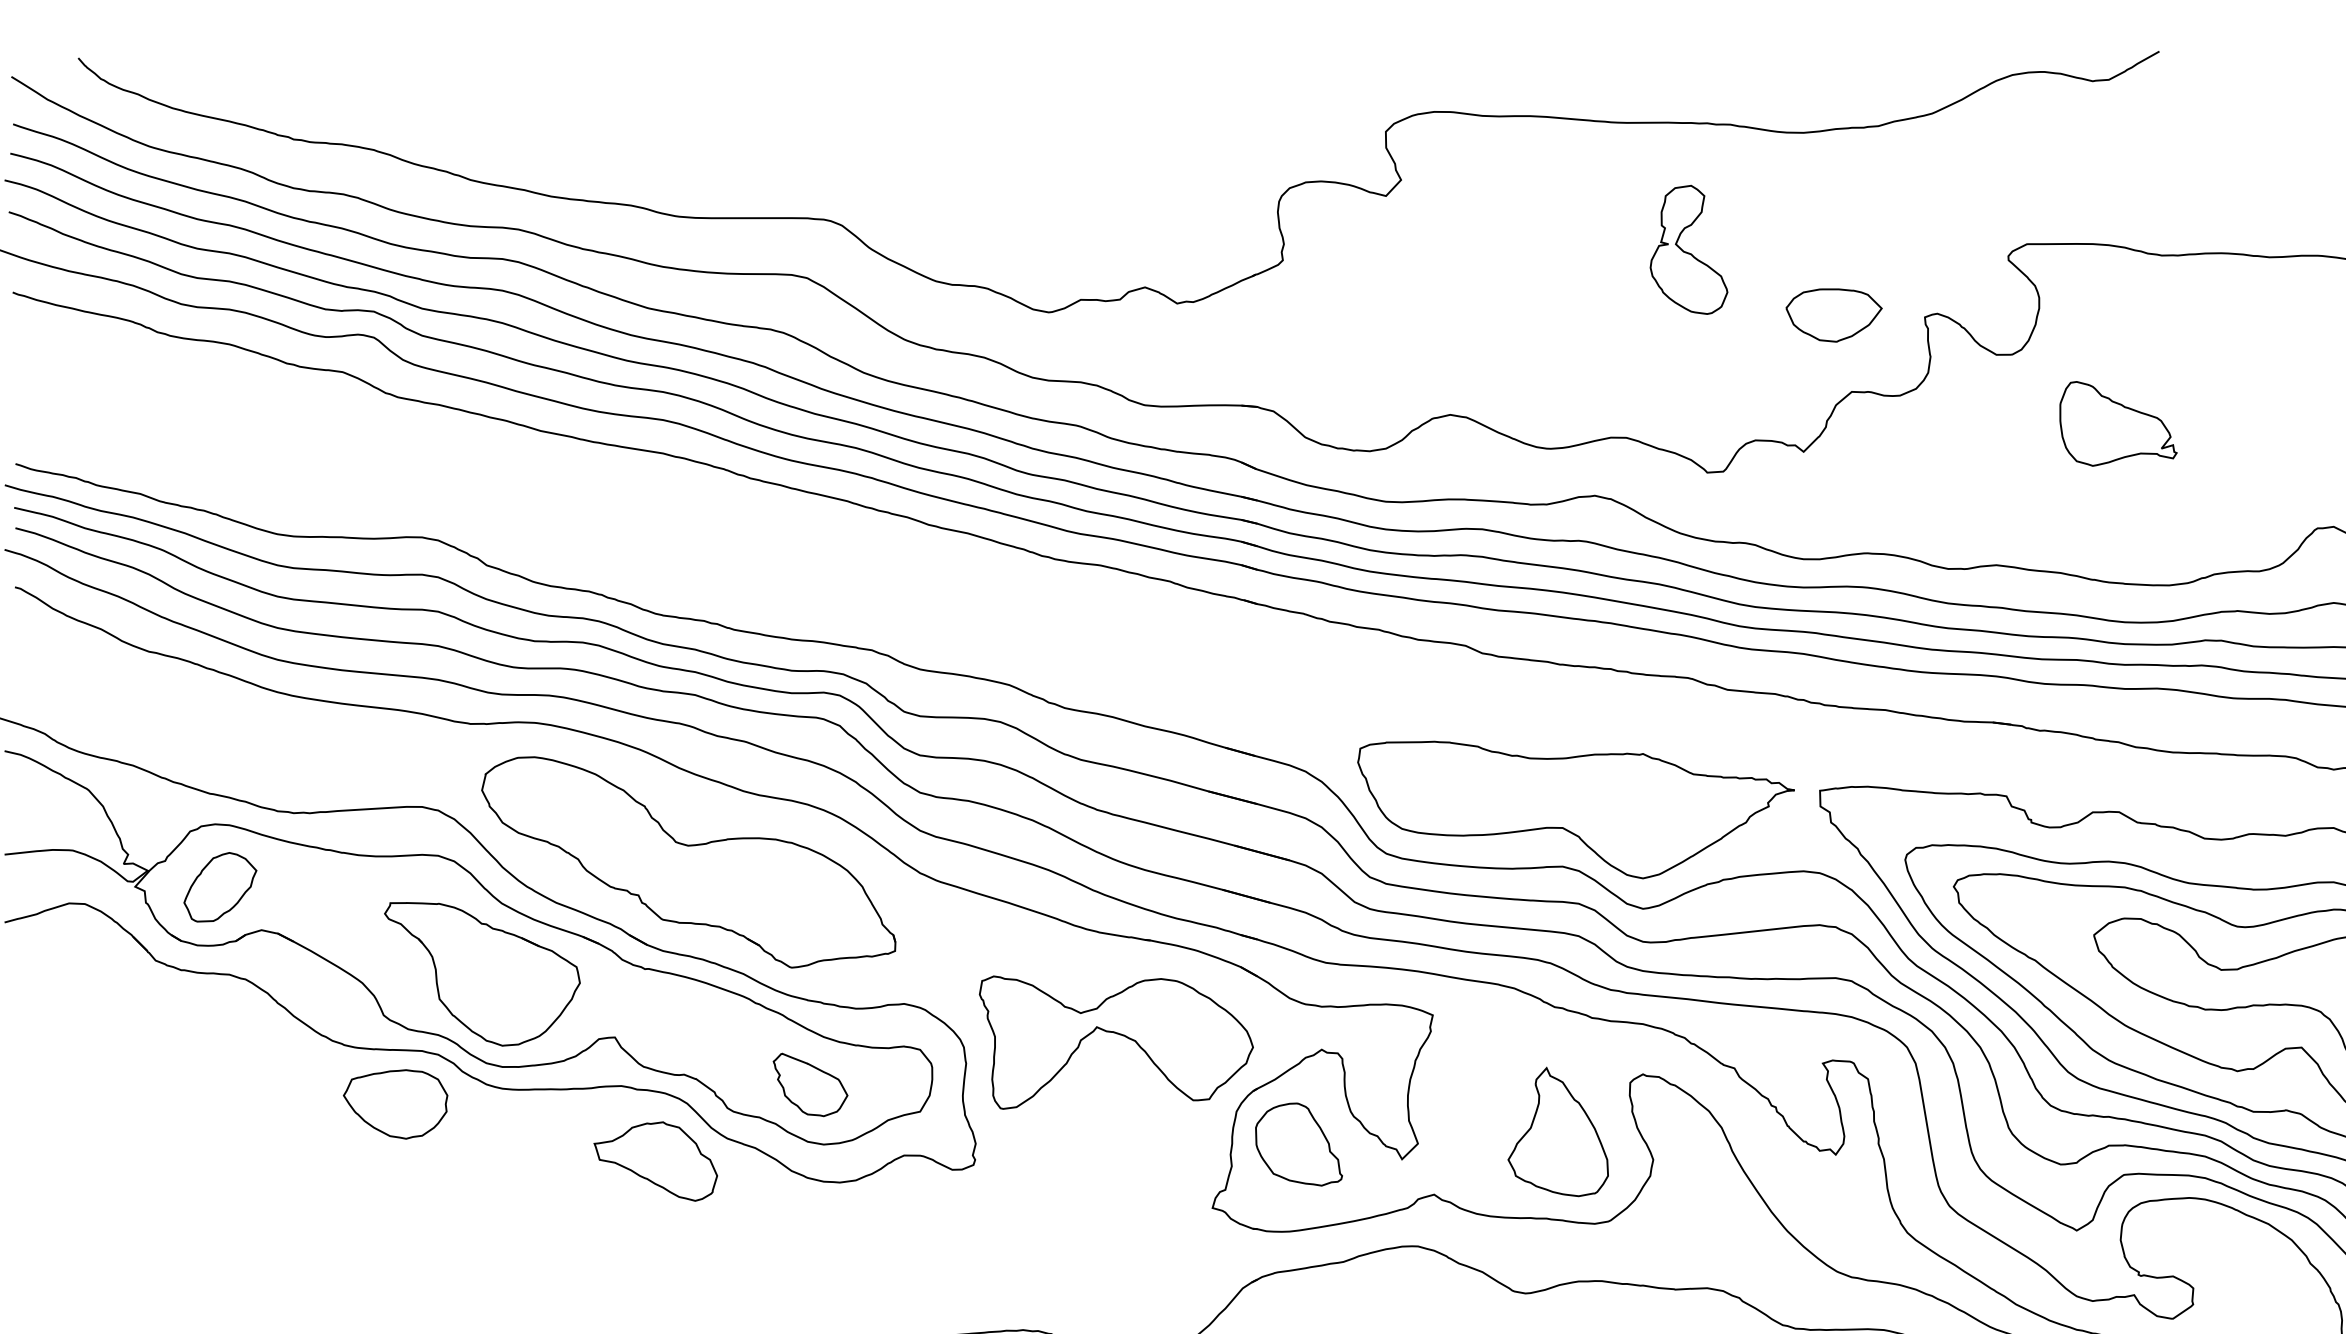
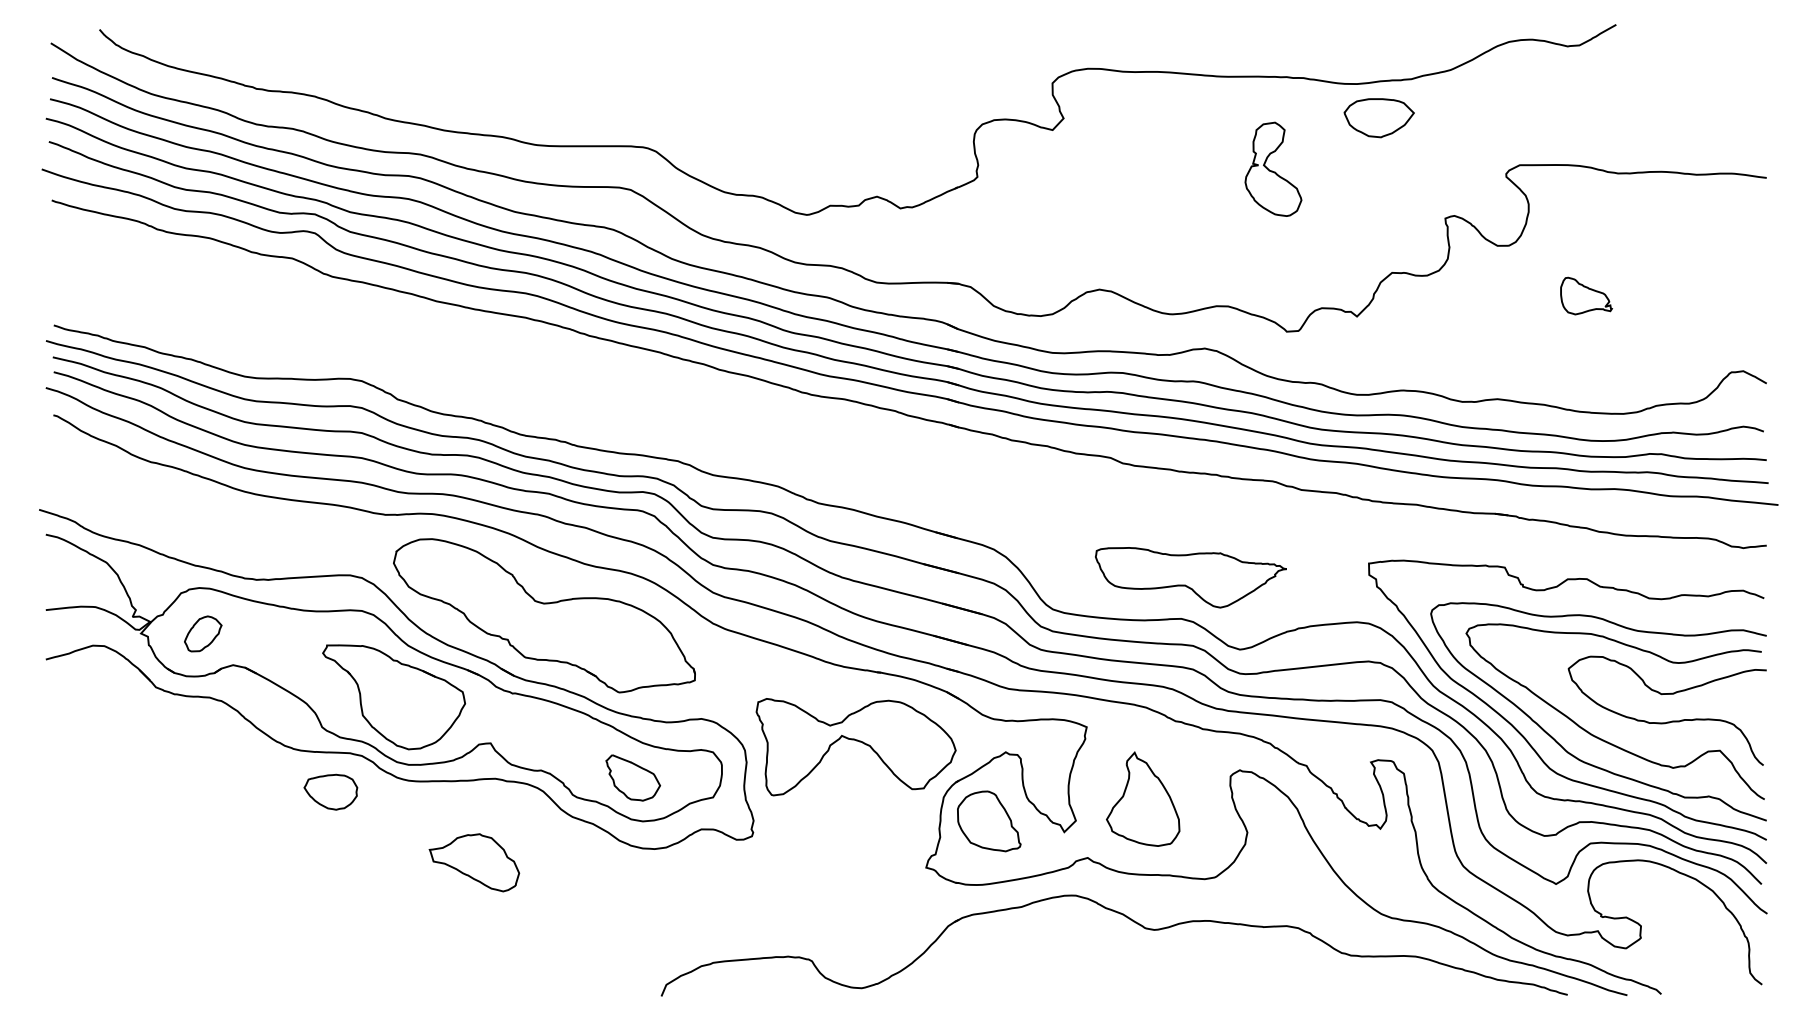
part: (1833, 315) -> (1378, 118), moved
part: (2118, 422) -> (1586, 295), size x0.6
part: (1575, 809) -> (1190, 577), size x0.6
part: (220, 886) -> (203, 633), size x0.7
part: (395, 1104) -> (330, 792), size x0.7
part: (1558, 1130) -> (1143, 798), moved
part: (655, 1161) -> (474, 862), moved

